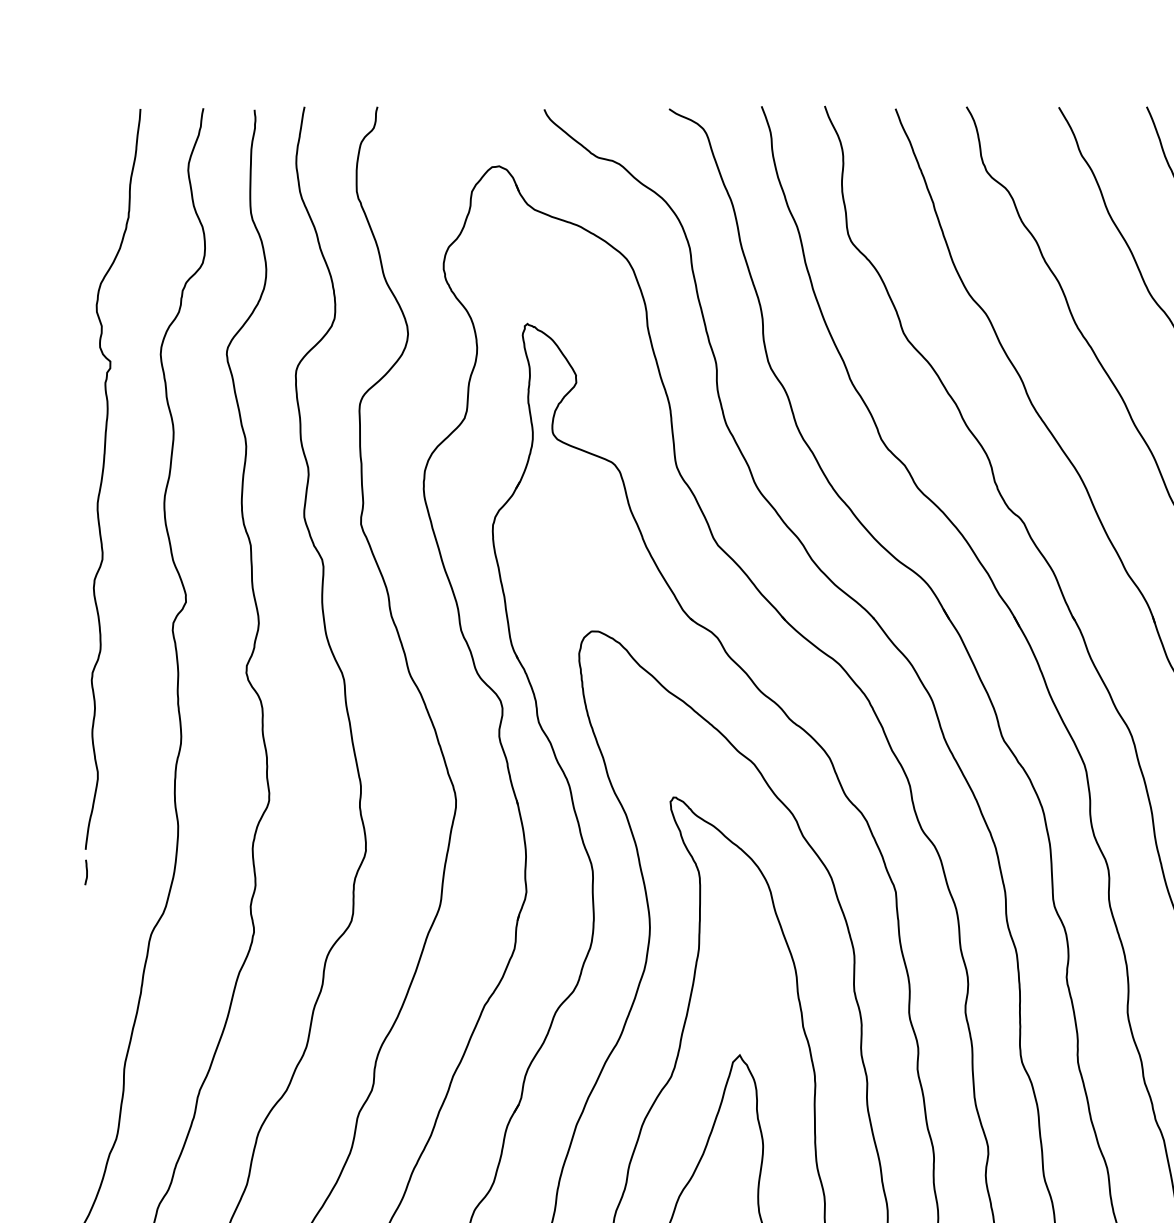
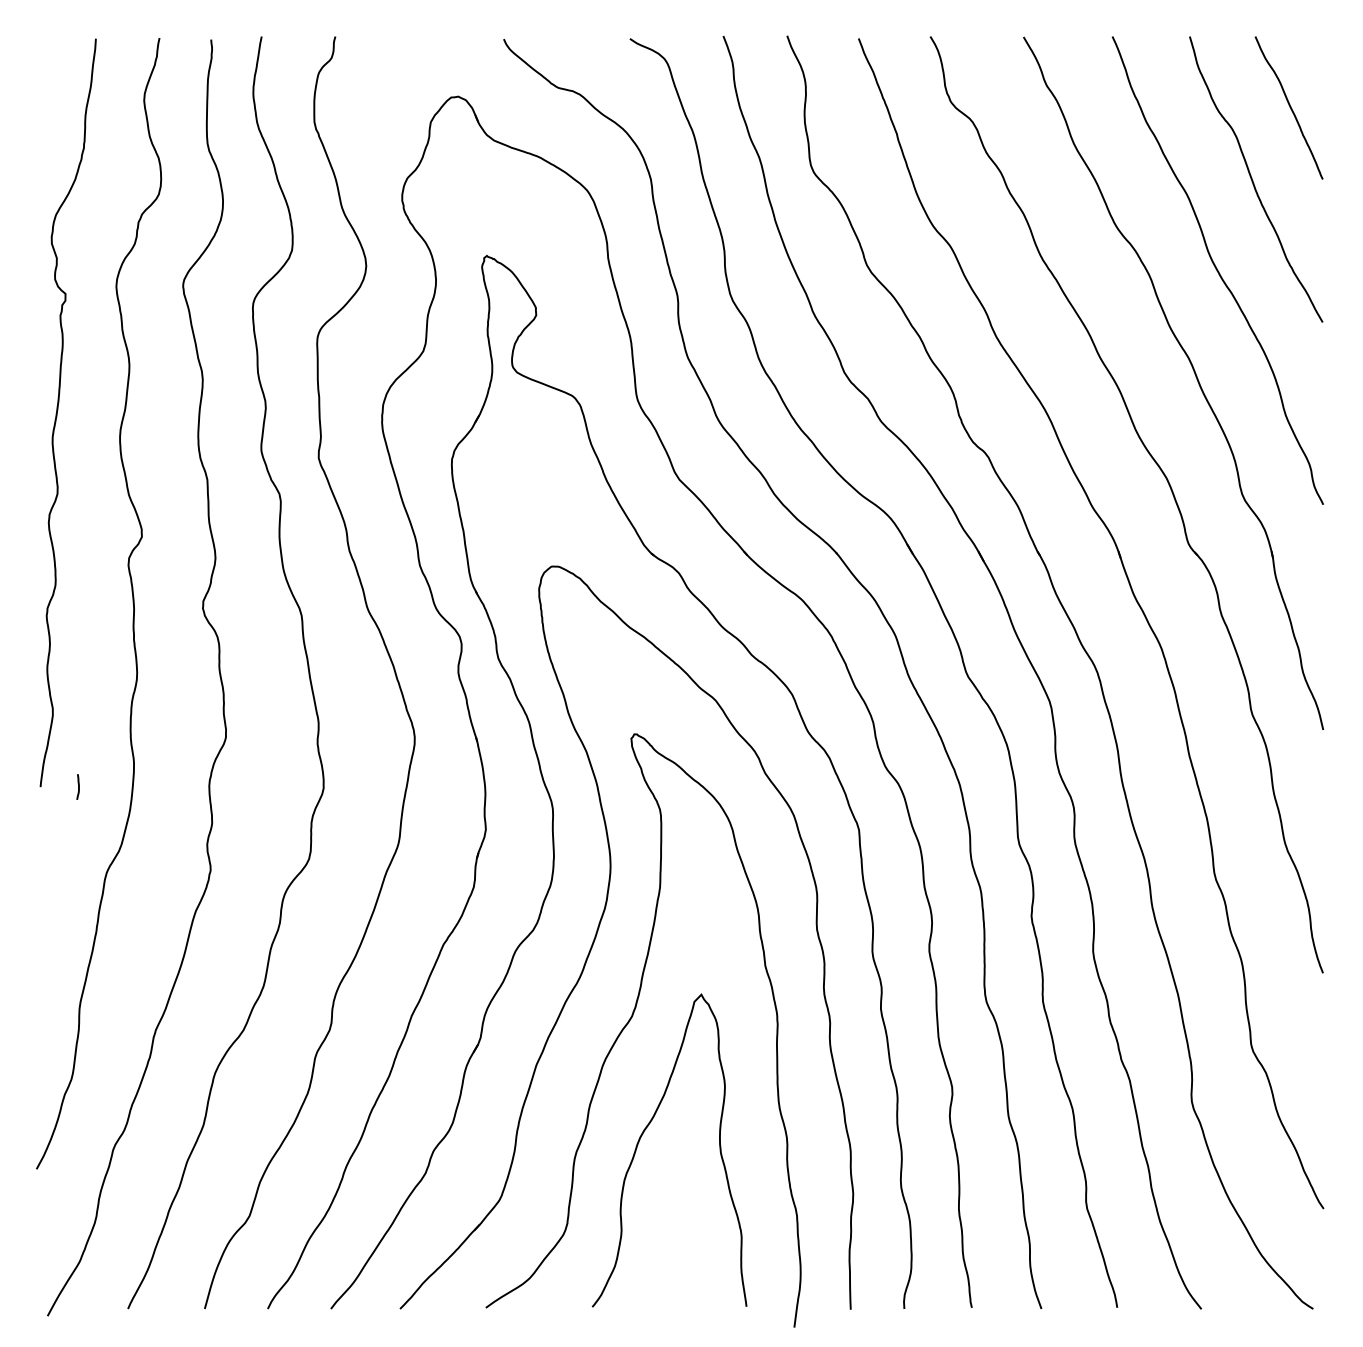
line: (86, 871) -> (78, 786), moved

